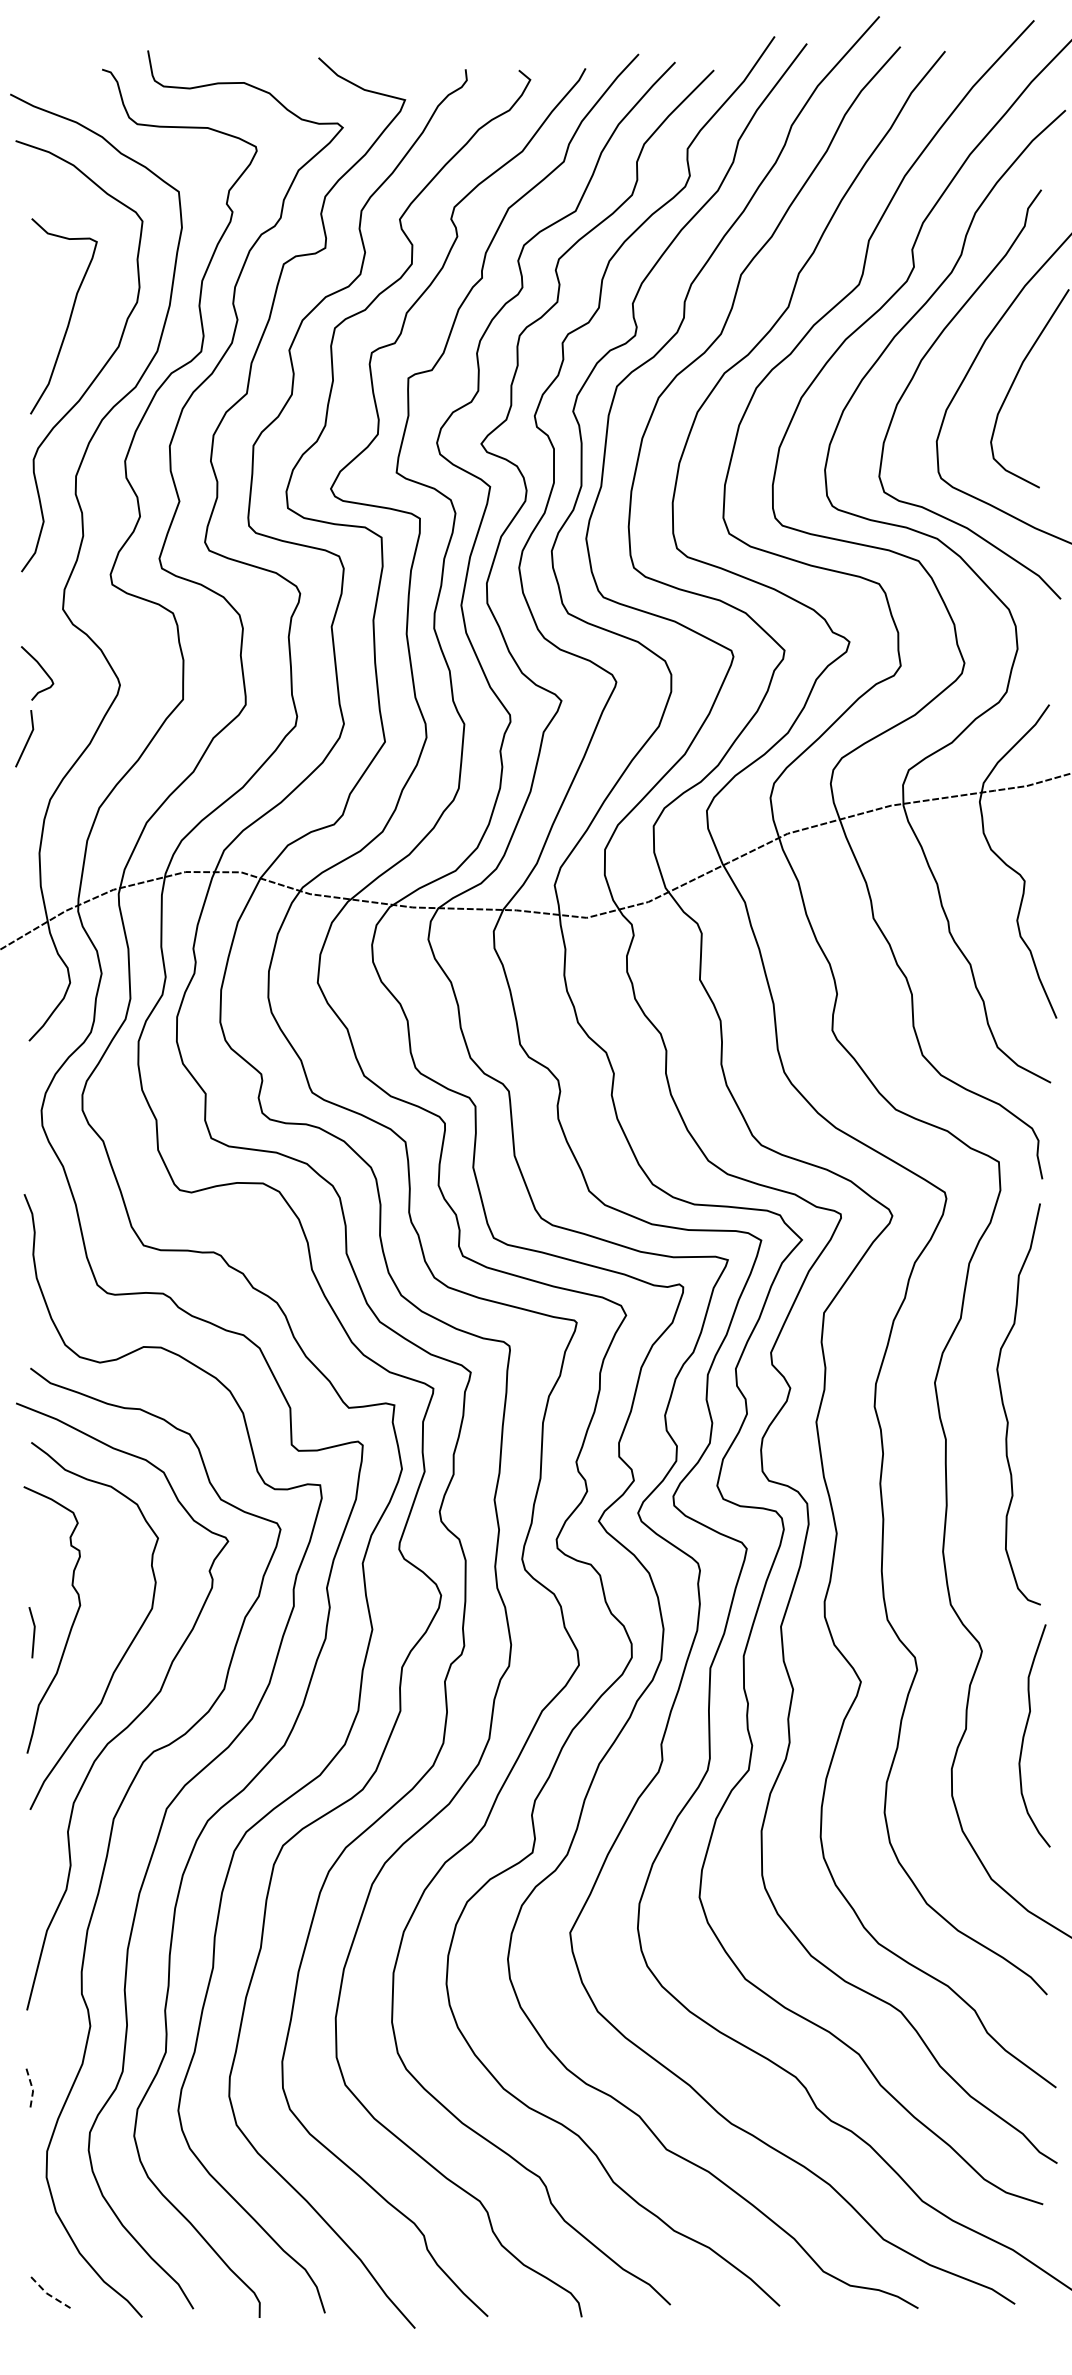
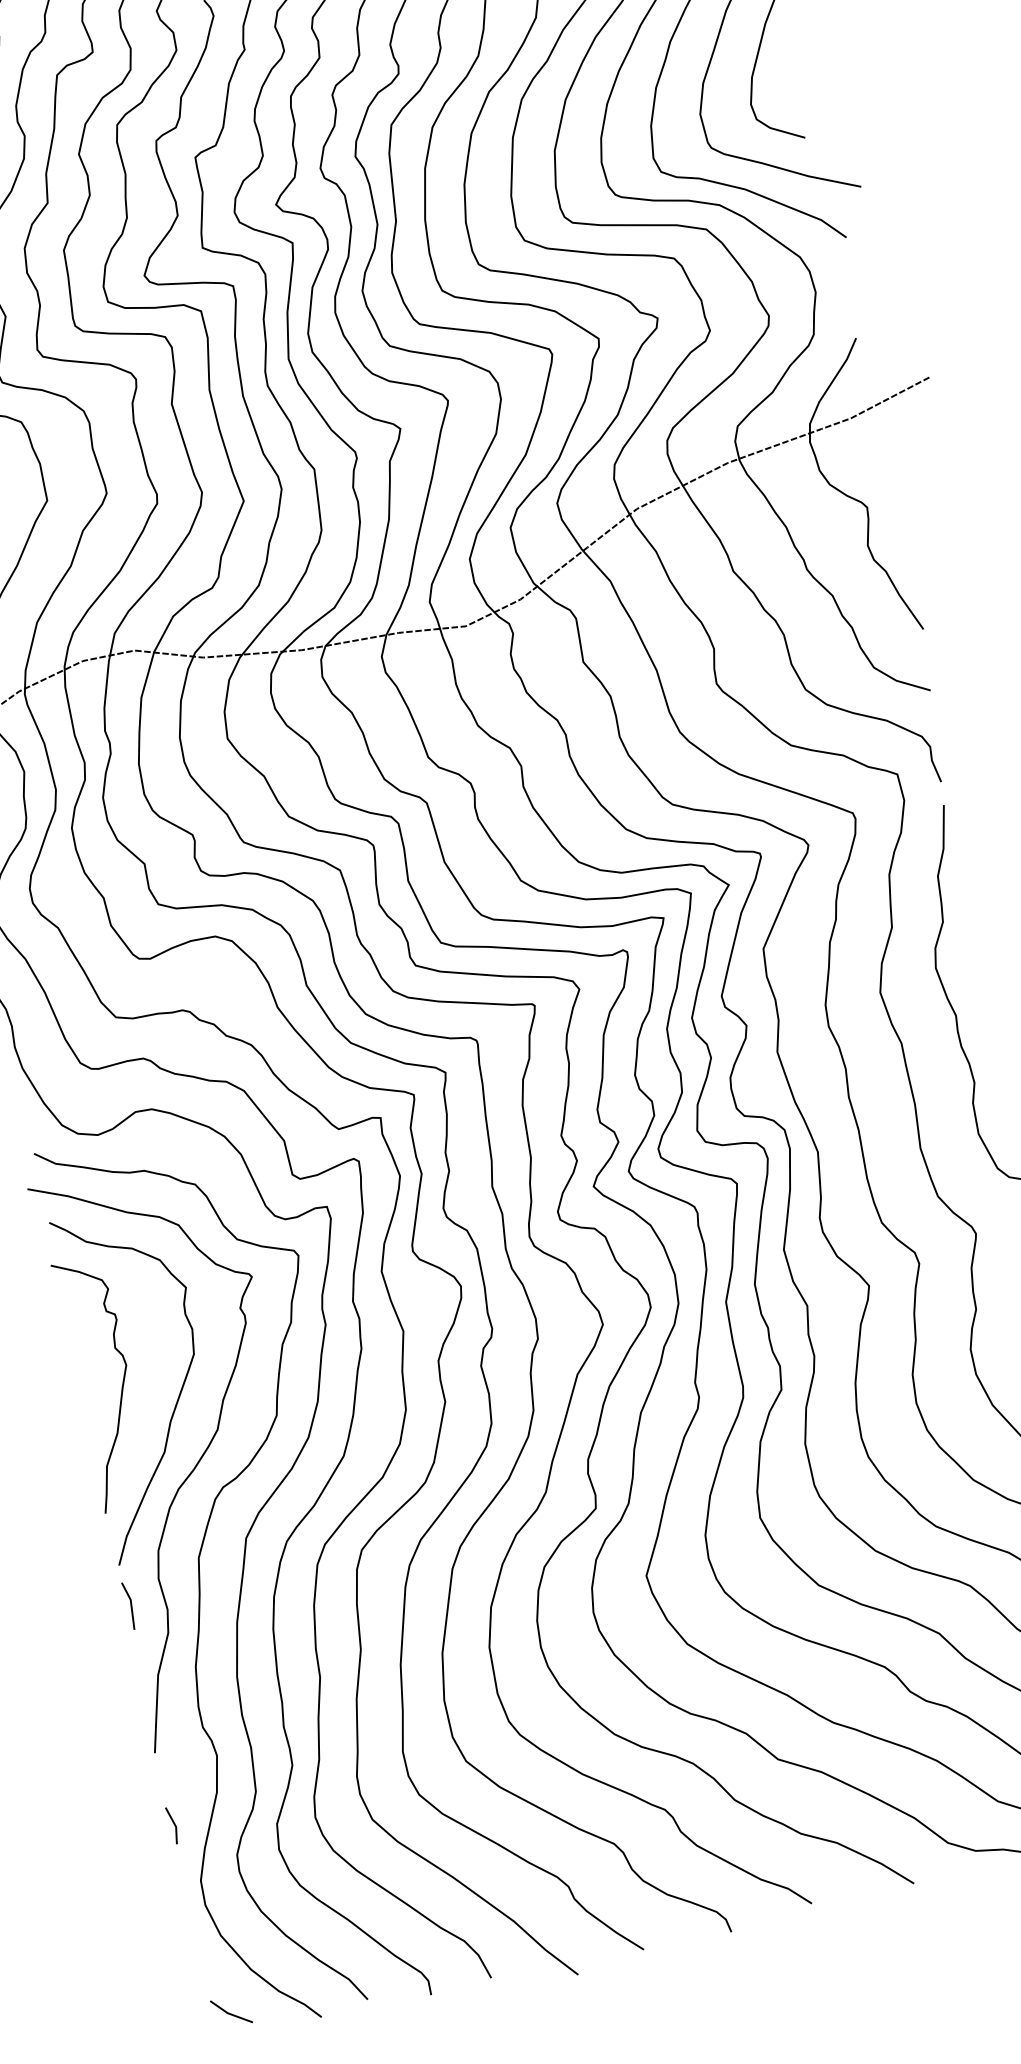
line: (33, 1632) -> (130, 1605), moved
line: (32, 2088) -> (175, 1824), dashed -> solid
line: (49, 2294) -> (230, 2013), dashed -> solid

